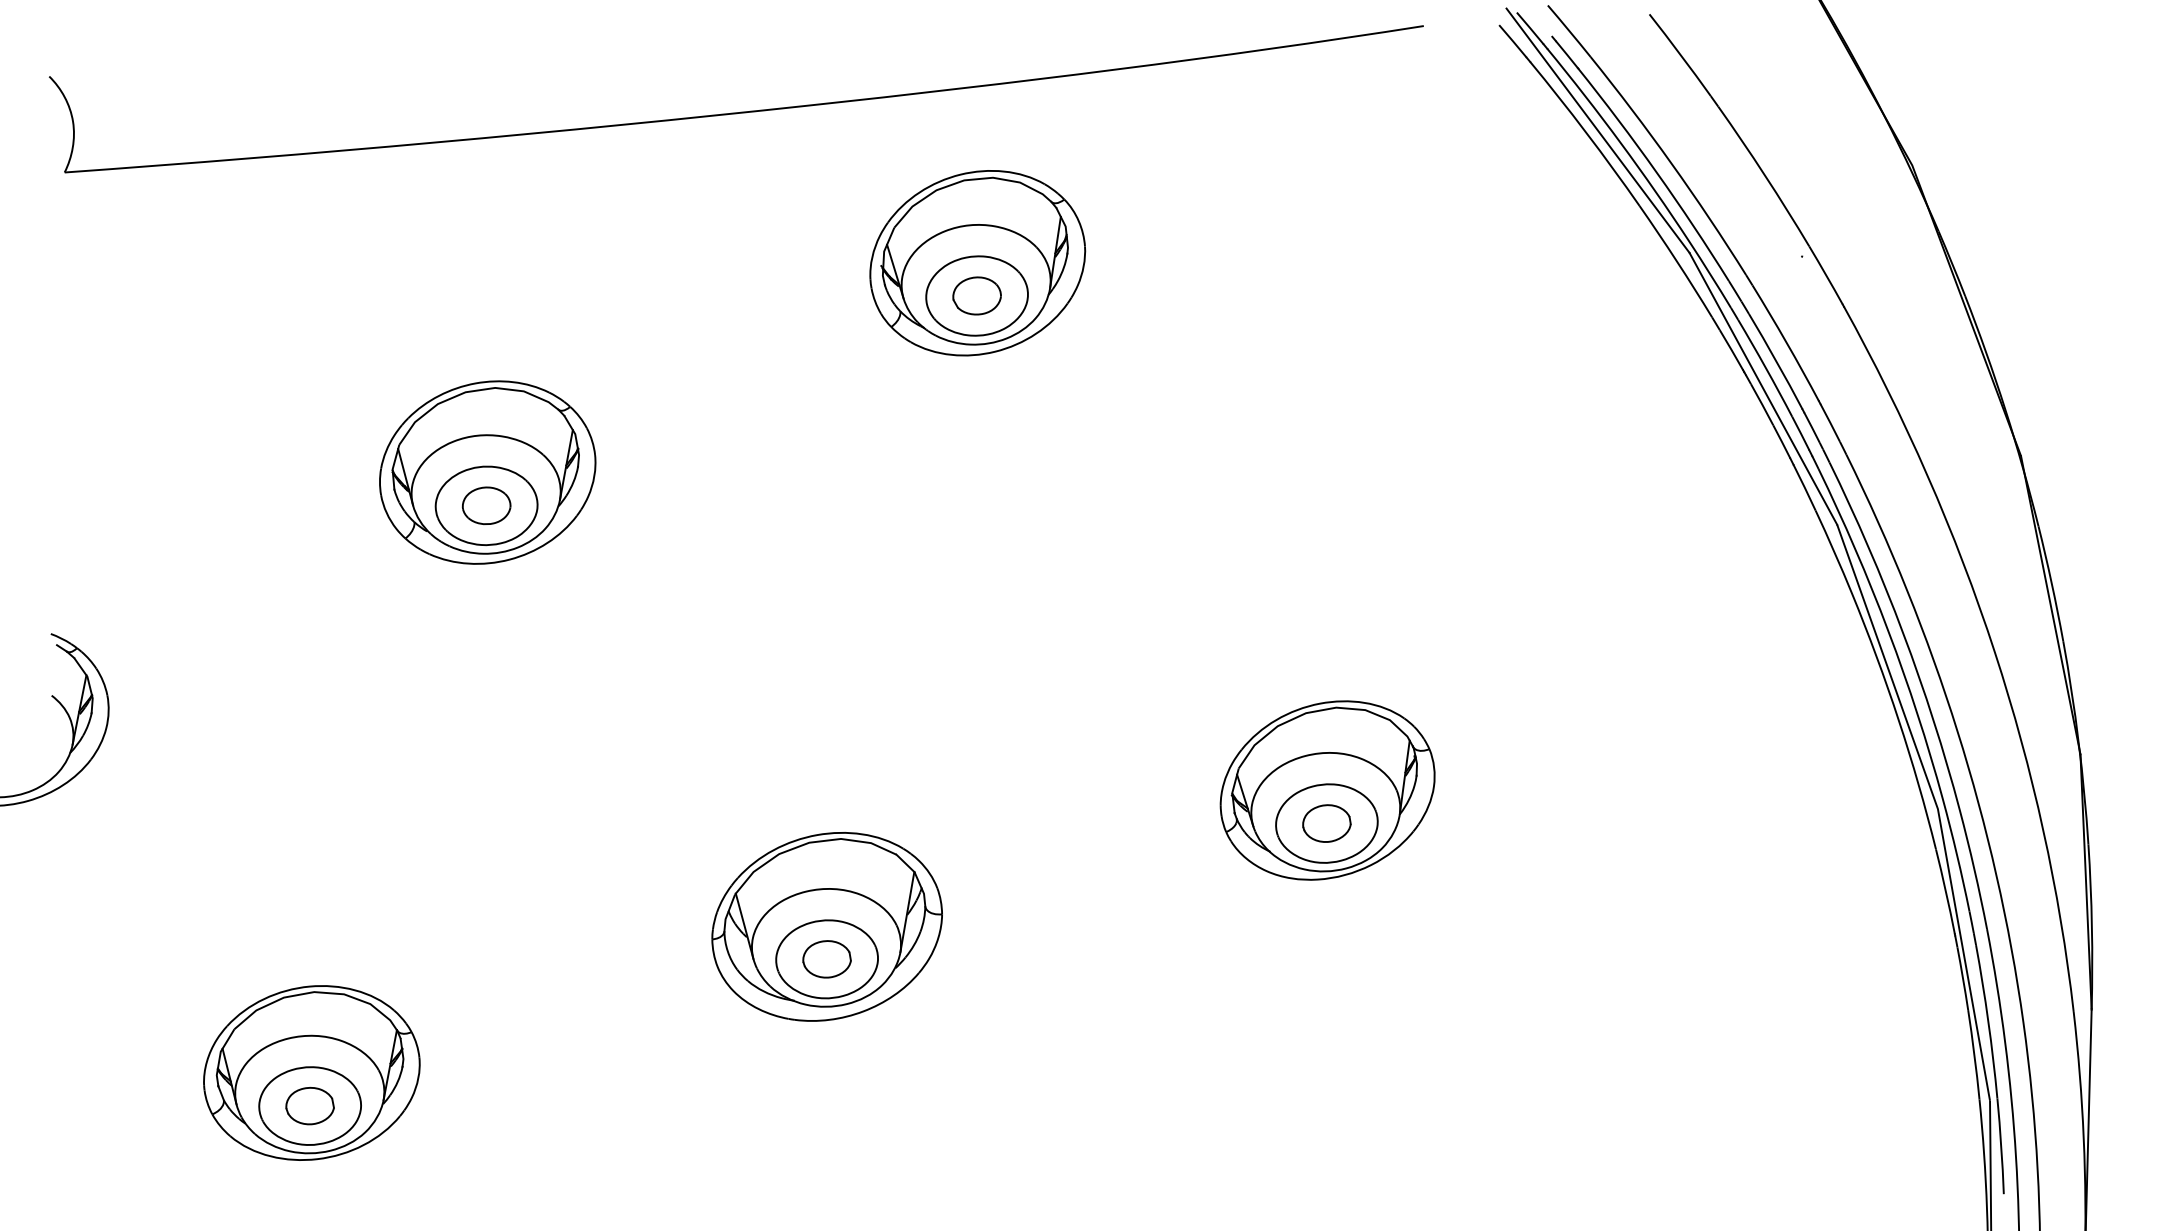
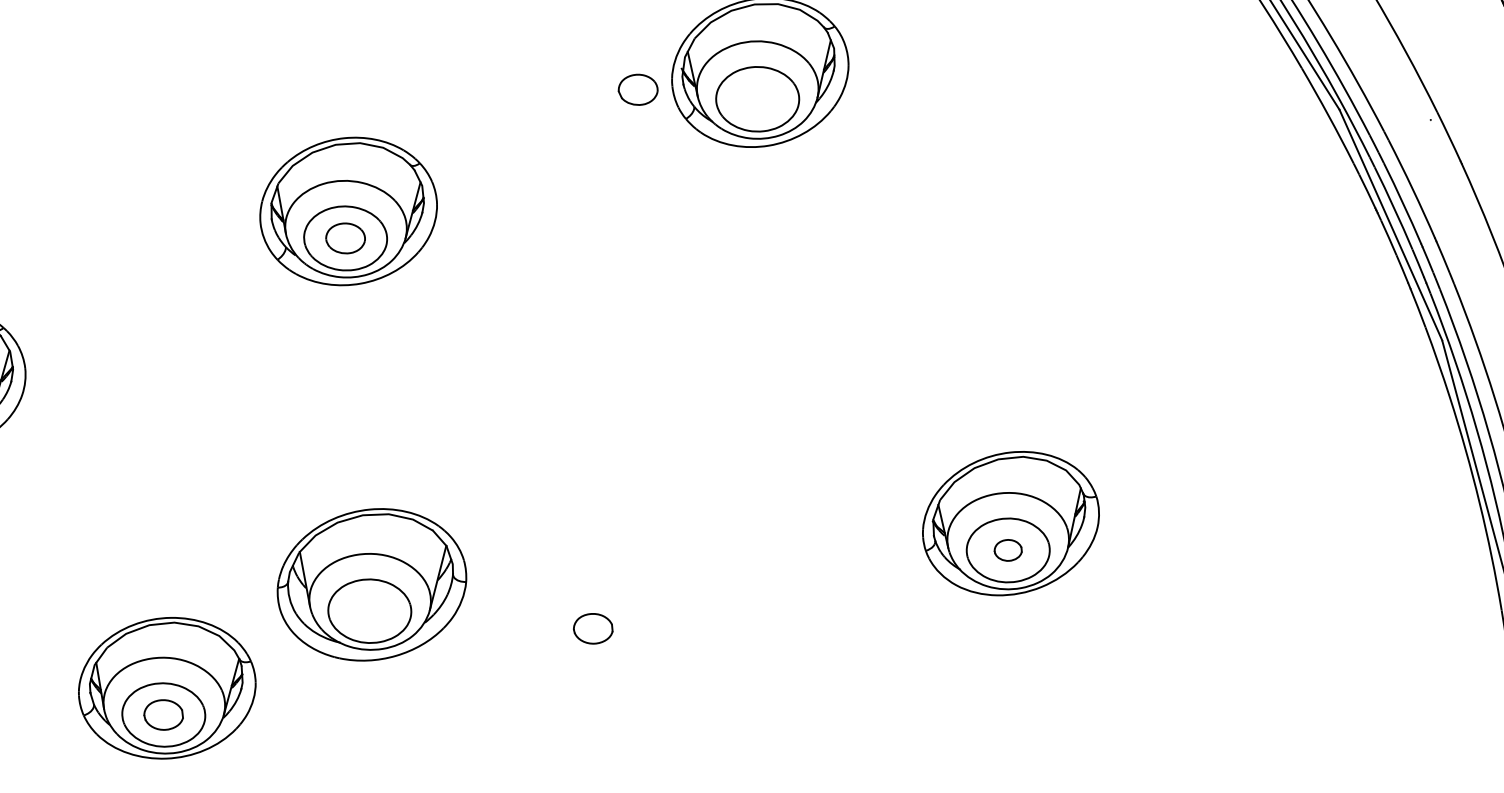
part: (976, 295) -> (637, 89), moved
part: (1326, 823) -> (1007, 550), size x0.7
part: (826, 926) -> (371, 584), moved

